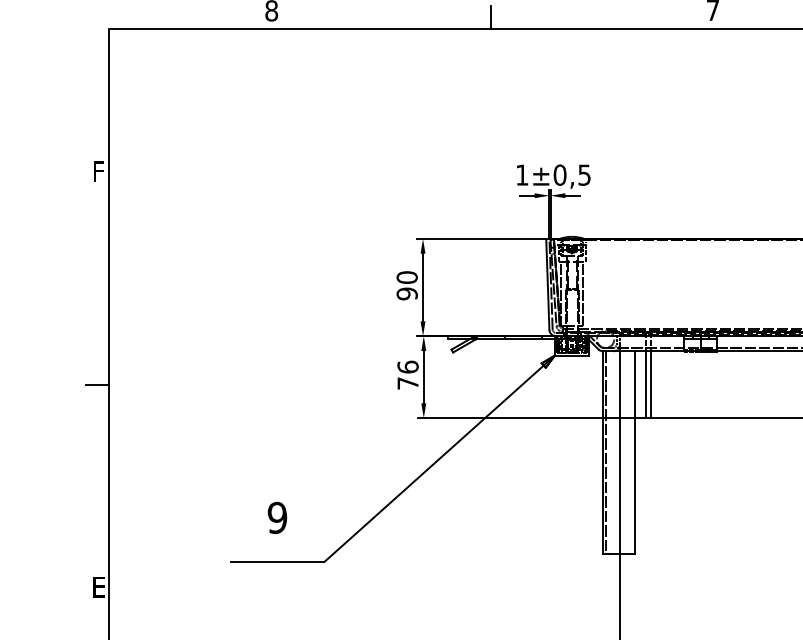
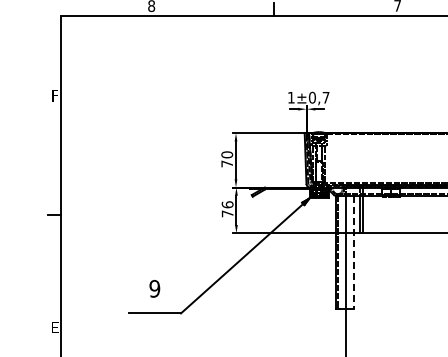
text: (583, 174) -> (325, 97), ±0,5 -> ±0,7
text: (407, 293) -> (227, 163), 90 -> 70
line: (635, 452) -> (354, 252), solid -> dashed

